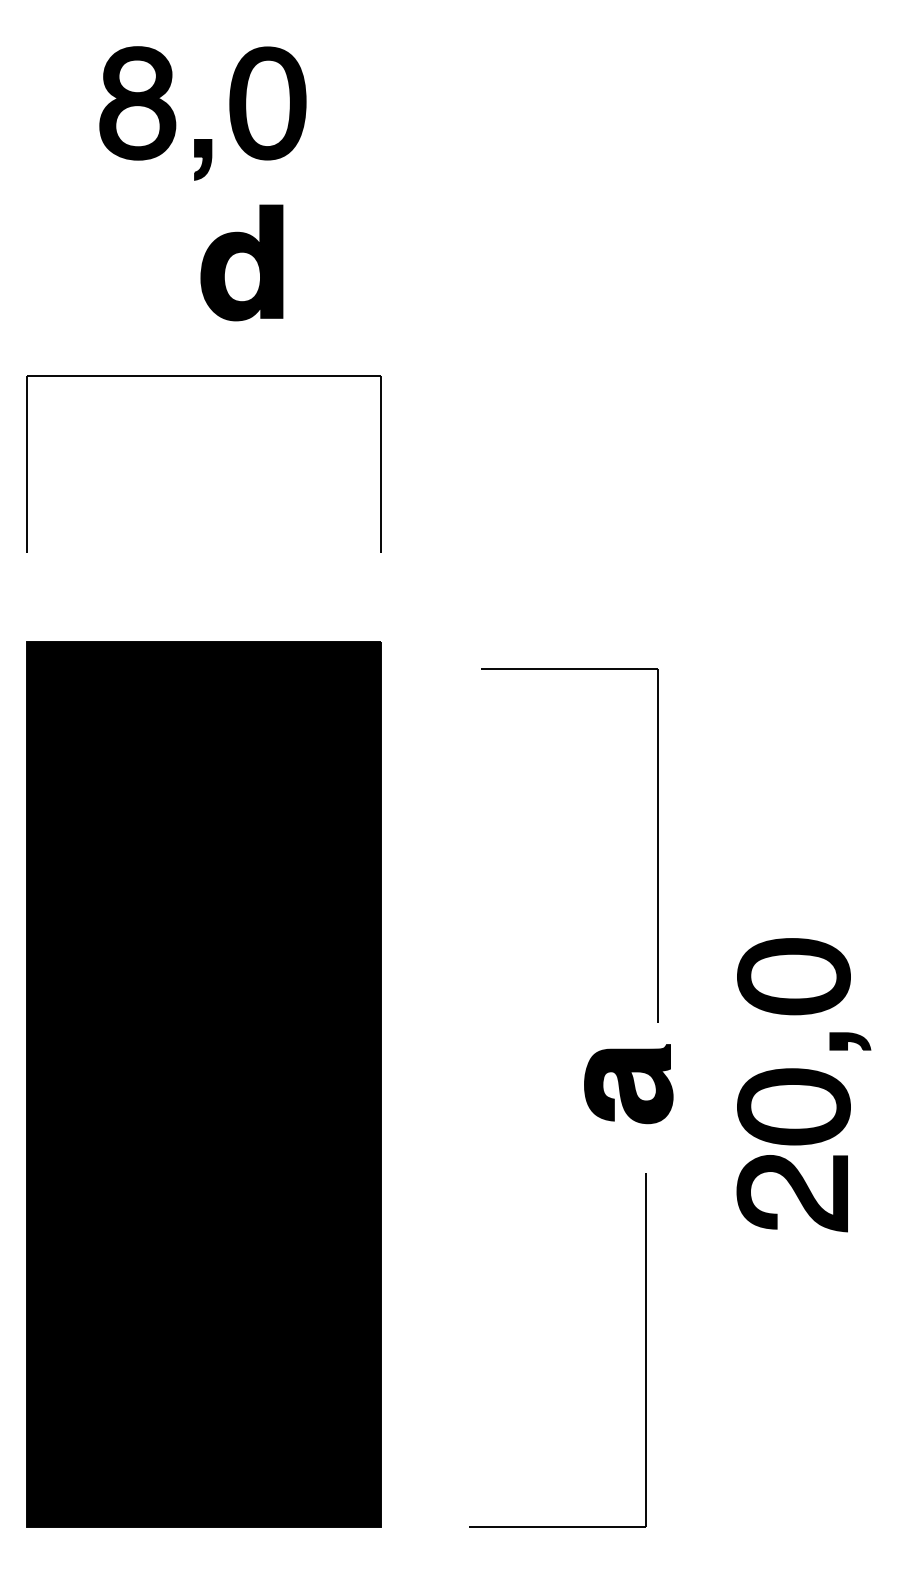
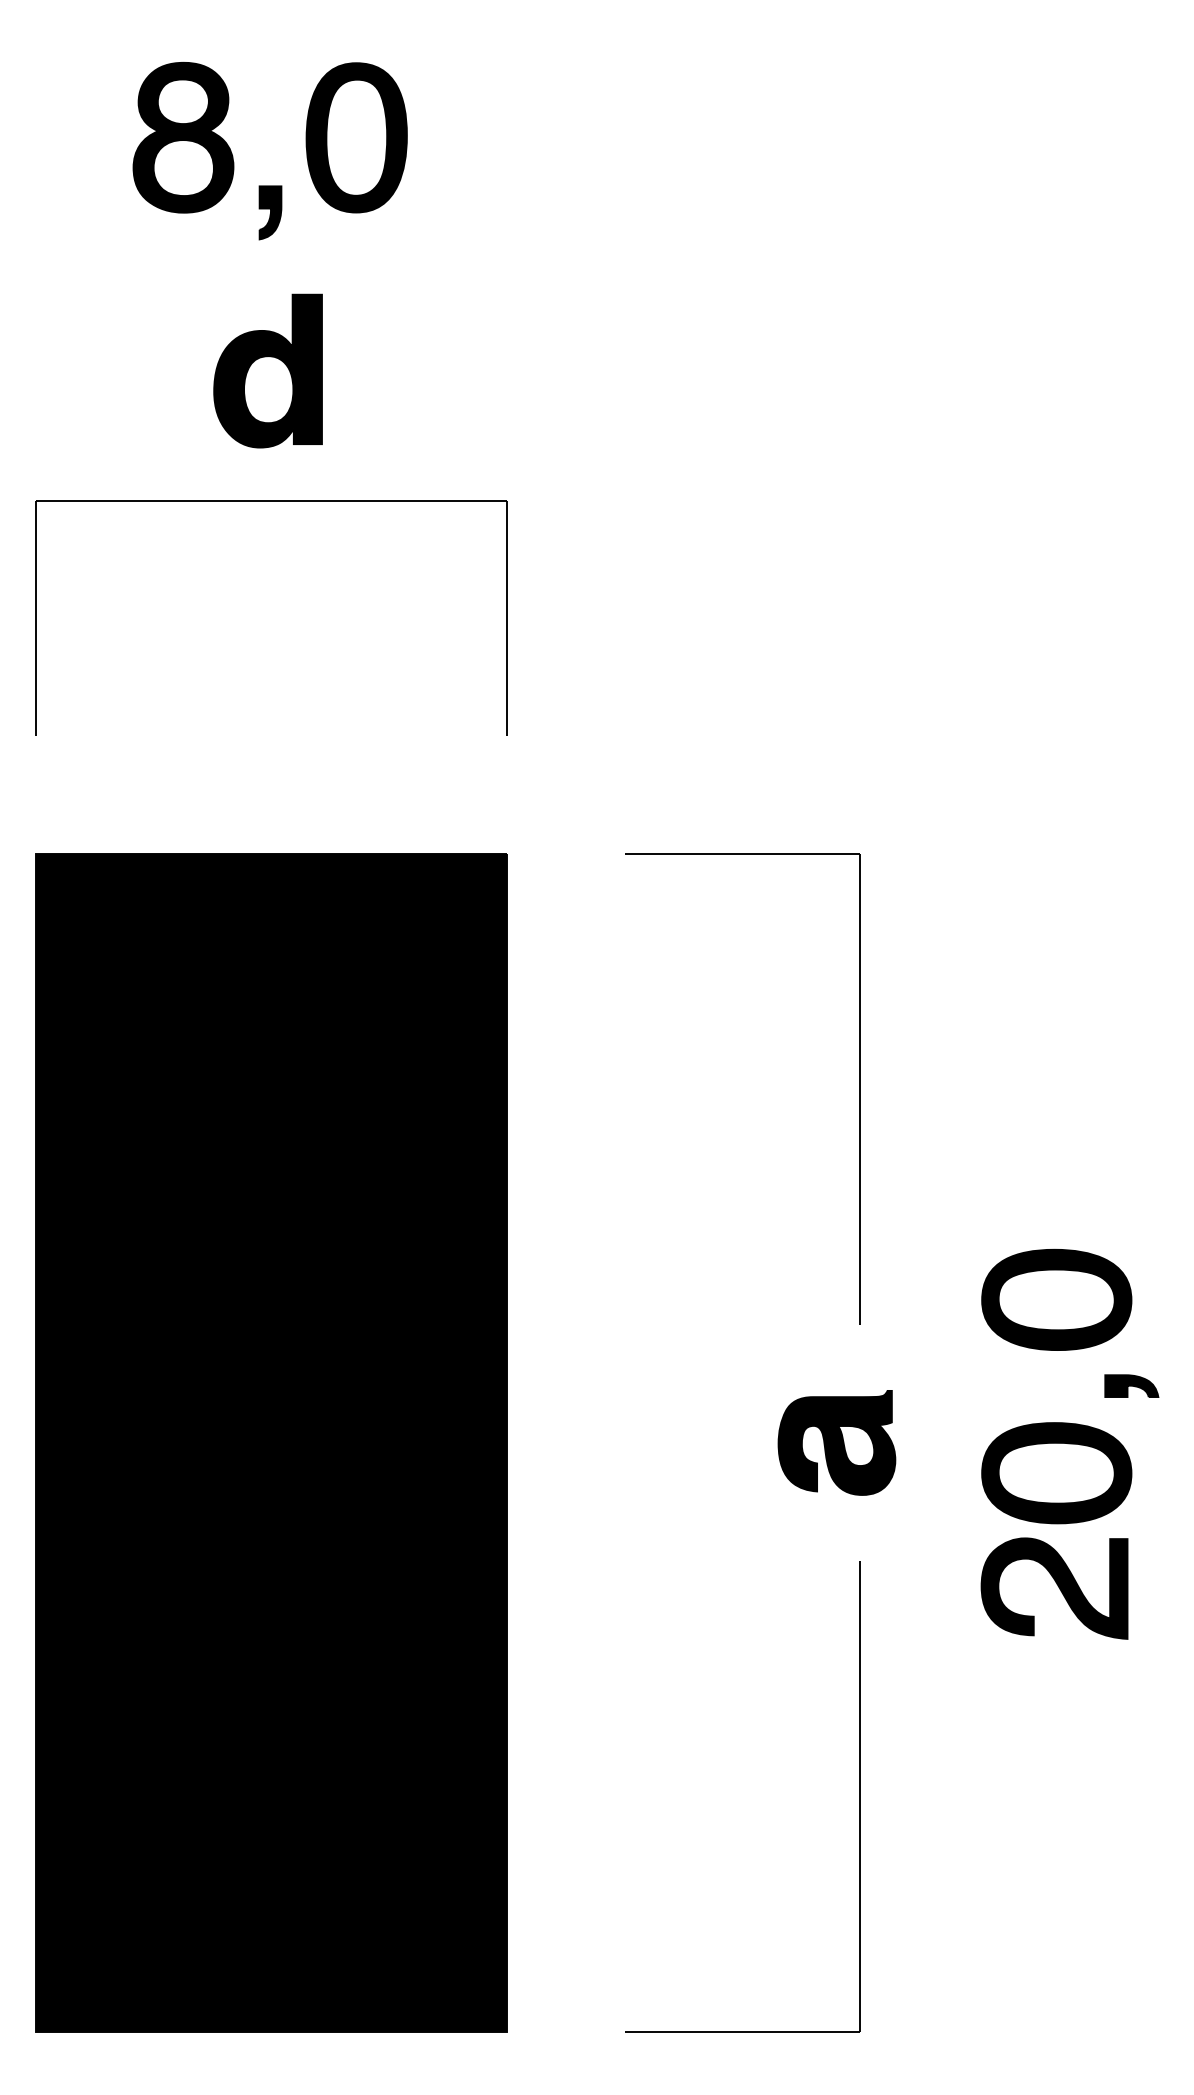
part: (241, 262) -> (267, 370), moved
part: (657, 844) -> (859, 1088), moved

